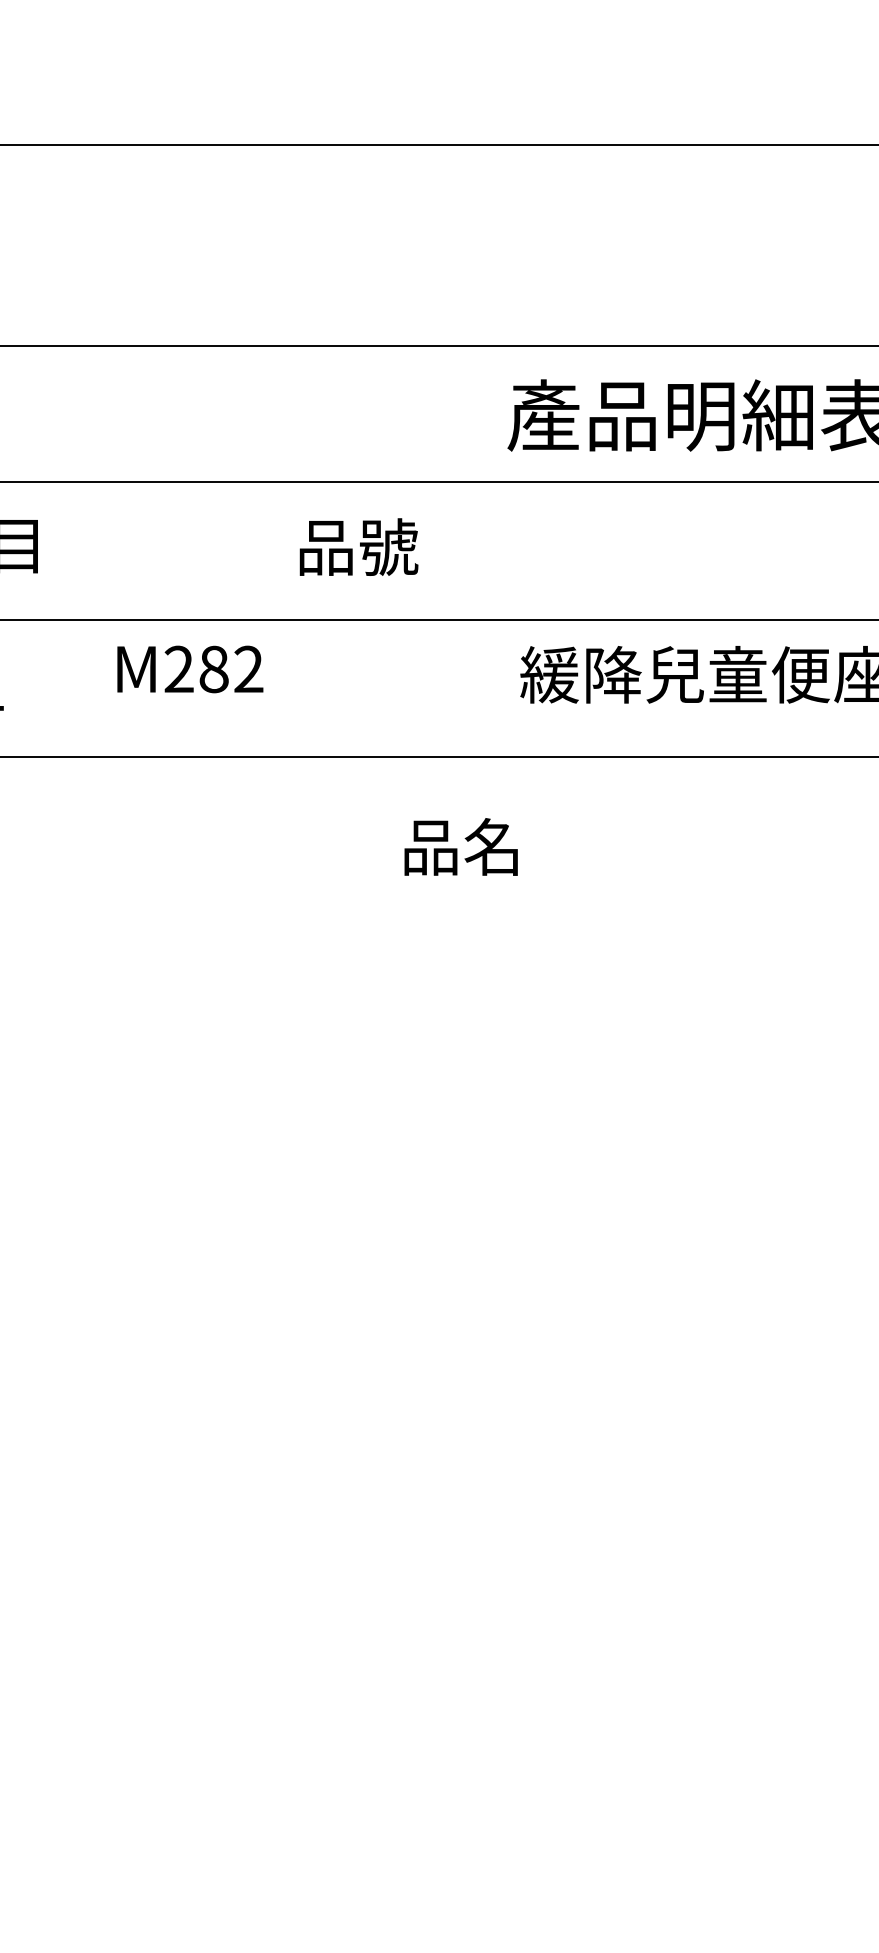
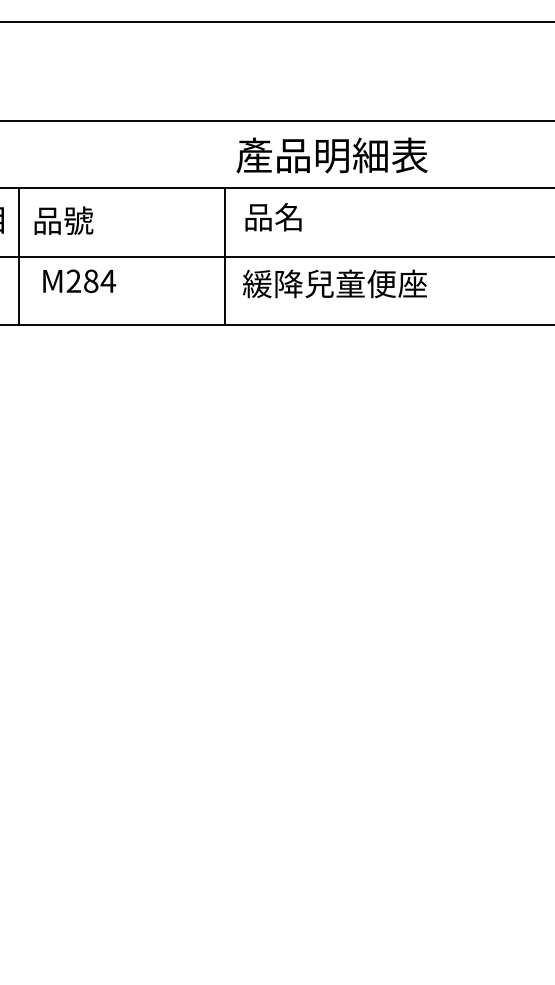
text: (358, 546) -> (63, 220), moved
line: (69, 619) -> (19, 256), added
line: (485, 619) -> (225, 256), added
text: (249, 667) -> (108, 280), M282 -> M284
text: (461, 847) -> (273, 217), moved

